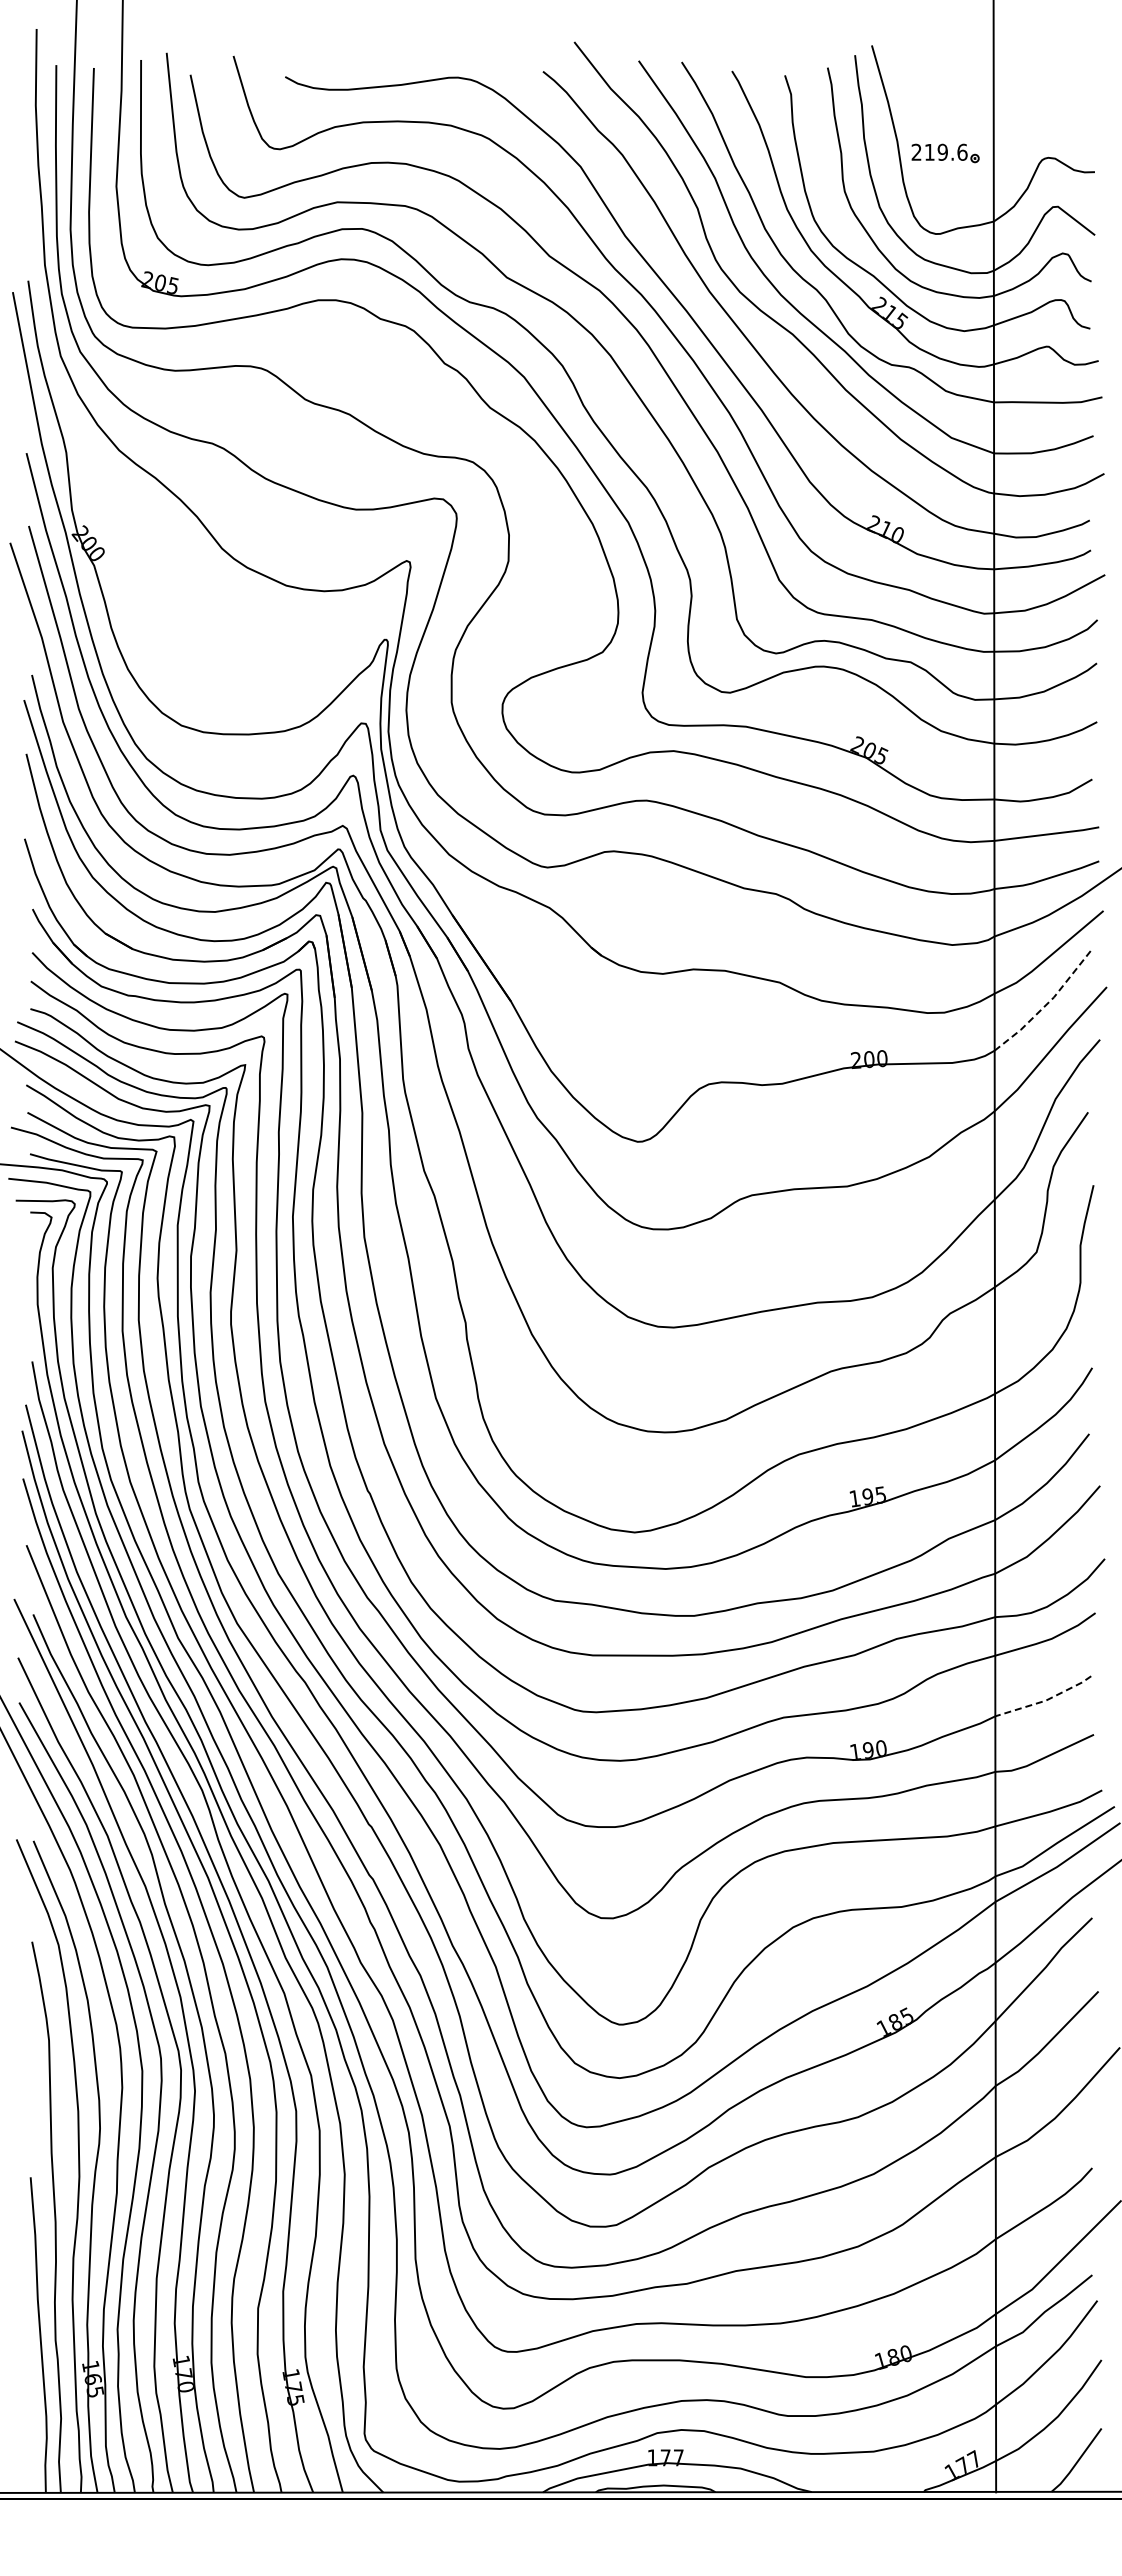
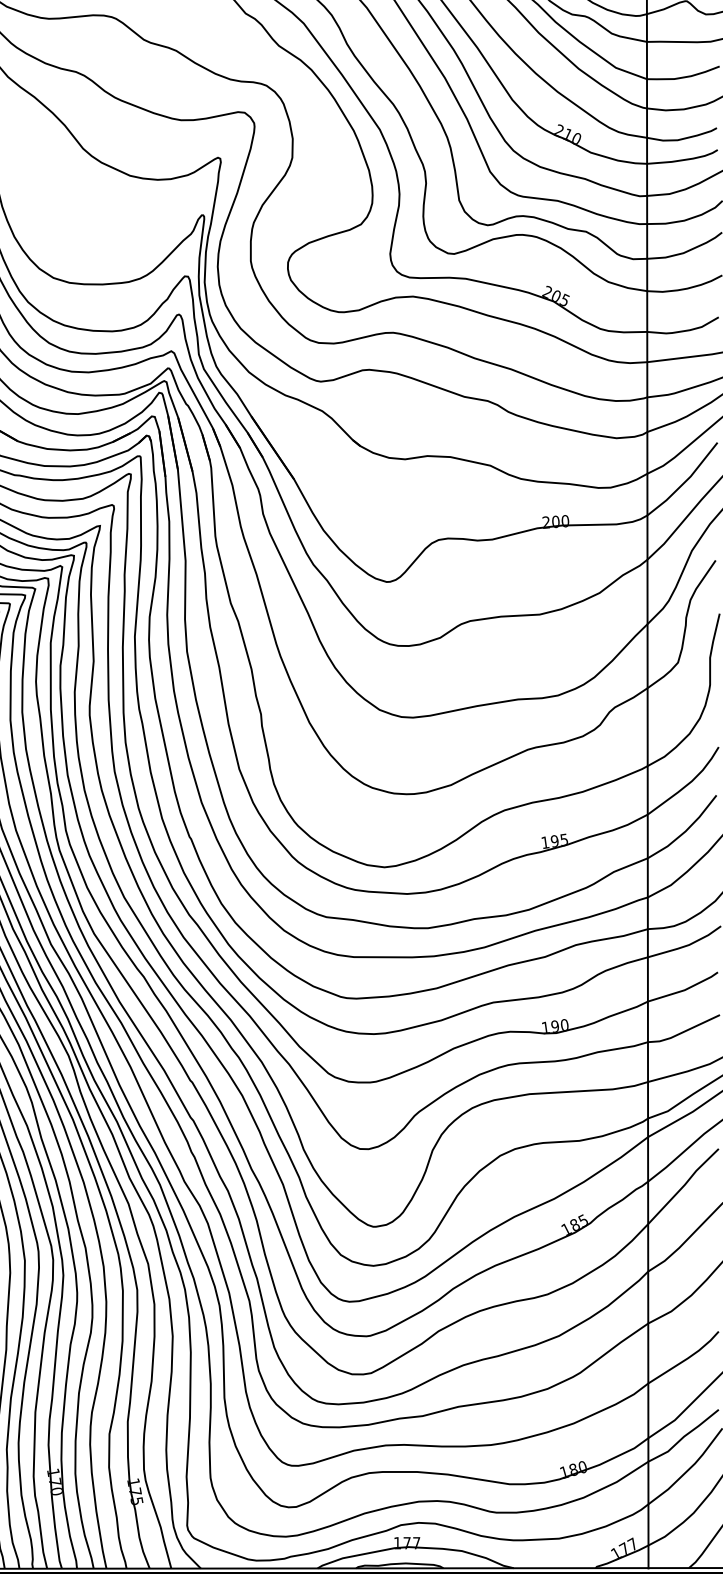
line: (1046, 1005) -> (685, 482), dashed -> solid
line: (1045, 1700) -> (684, 990), dashed -> solid

